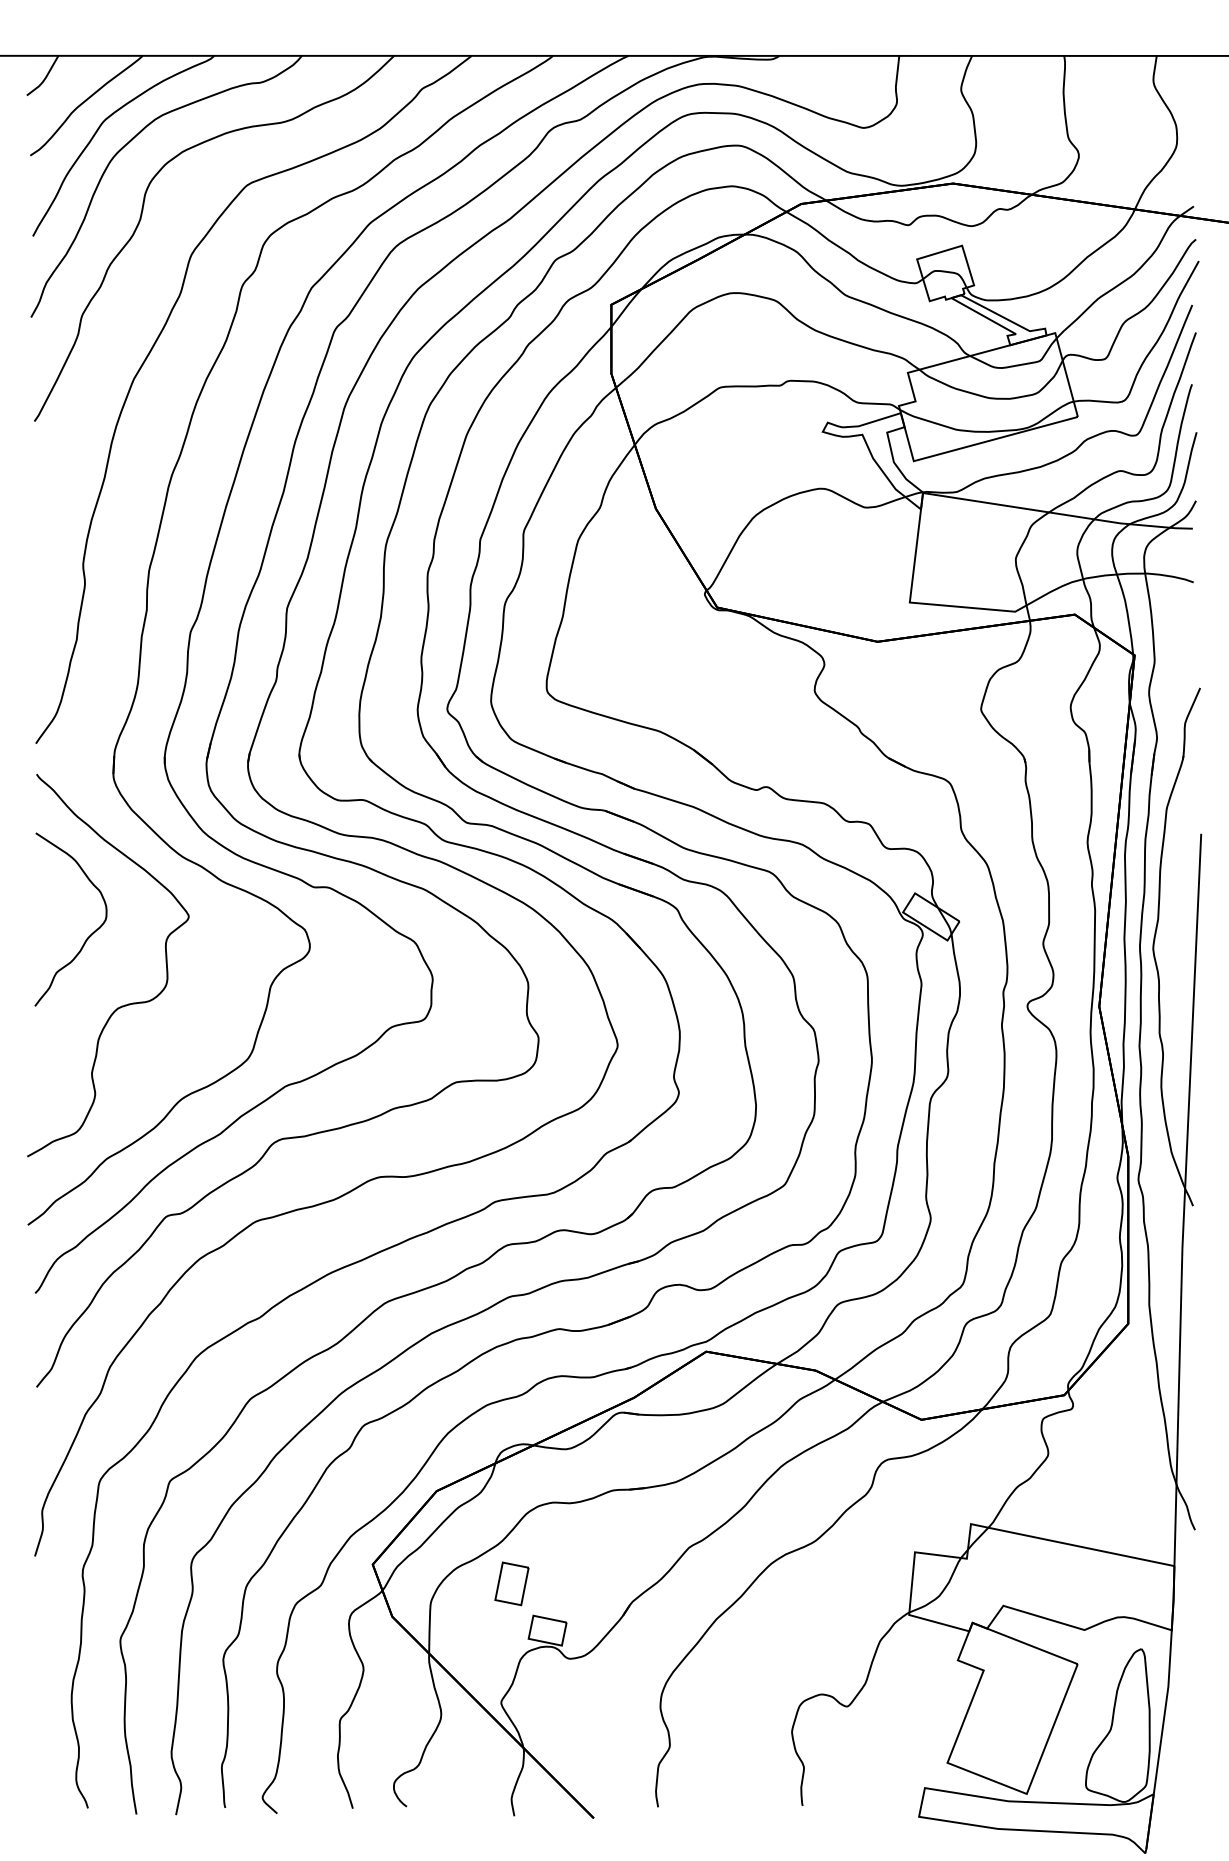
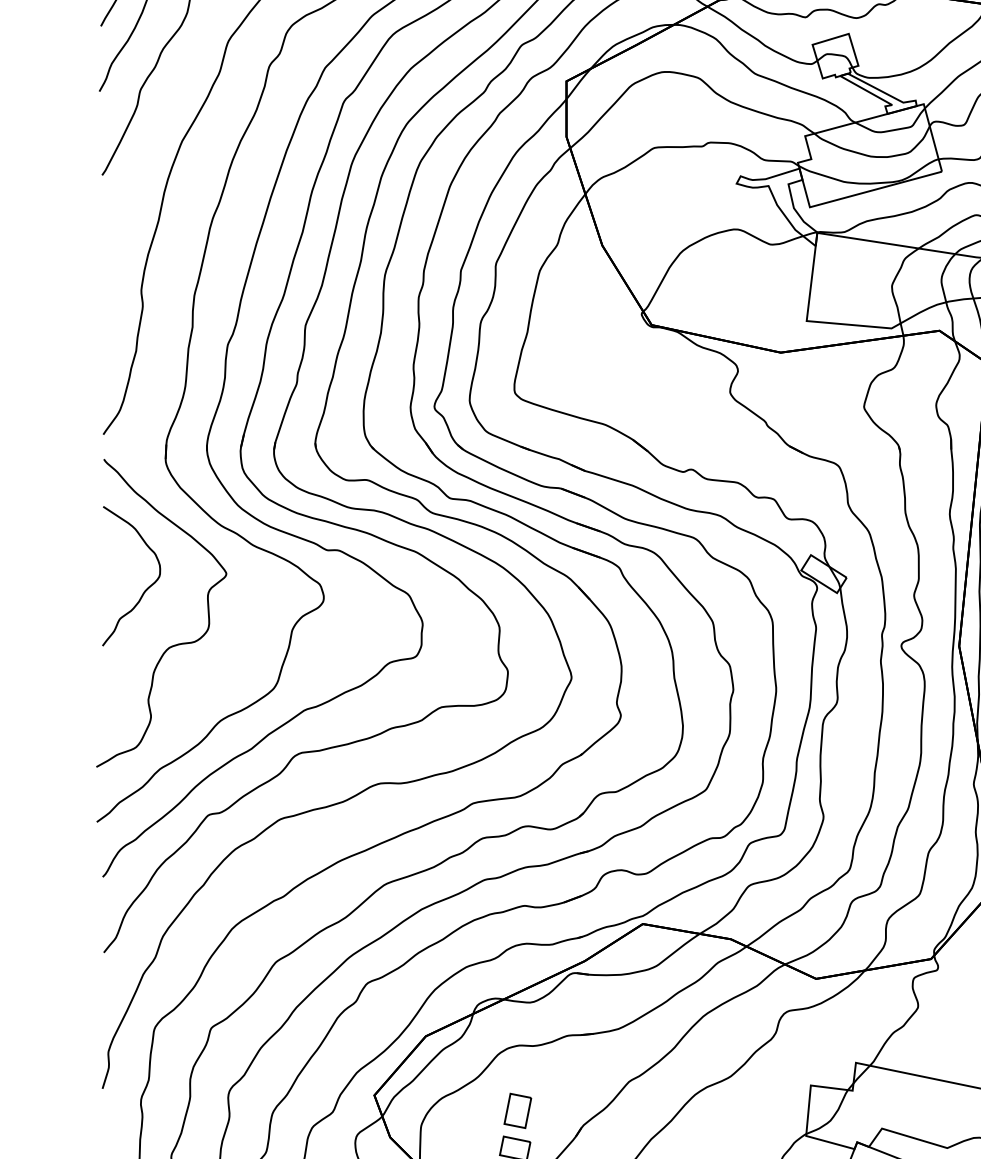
part: (511, 1583) -> (517, 1110), moved

